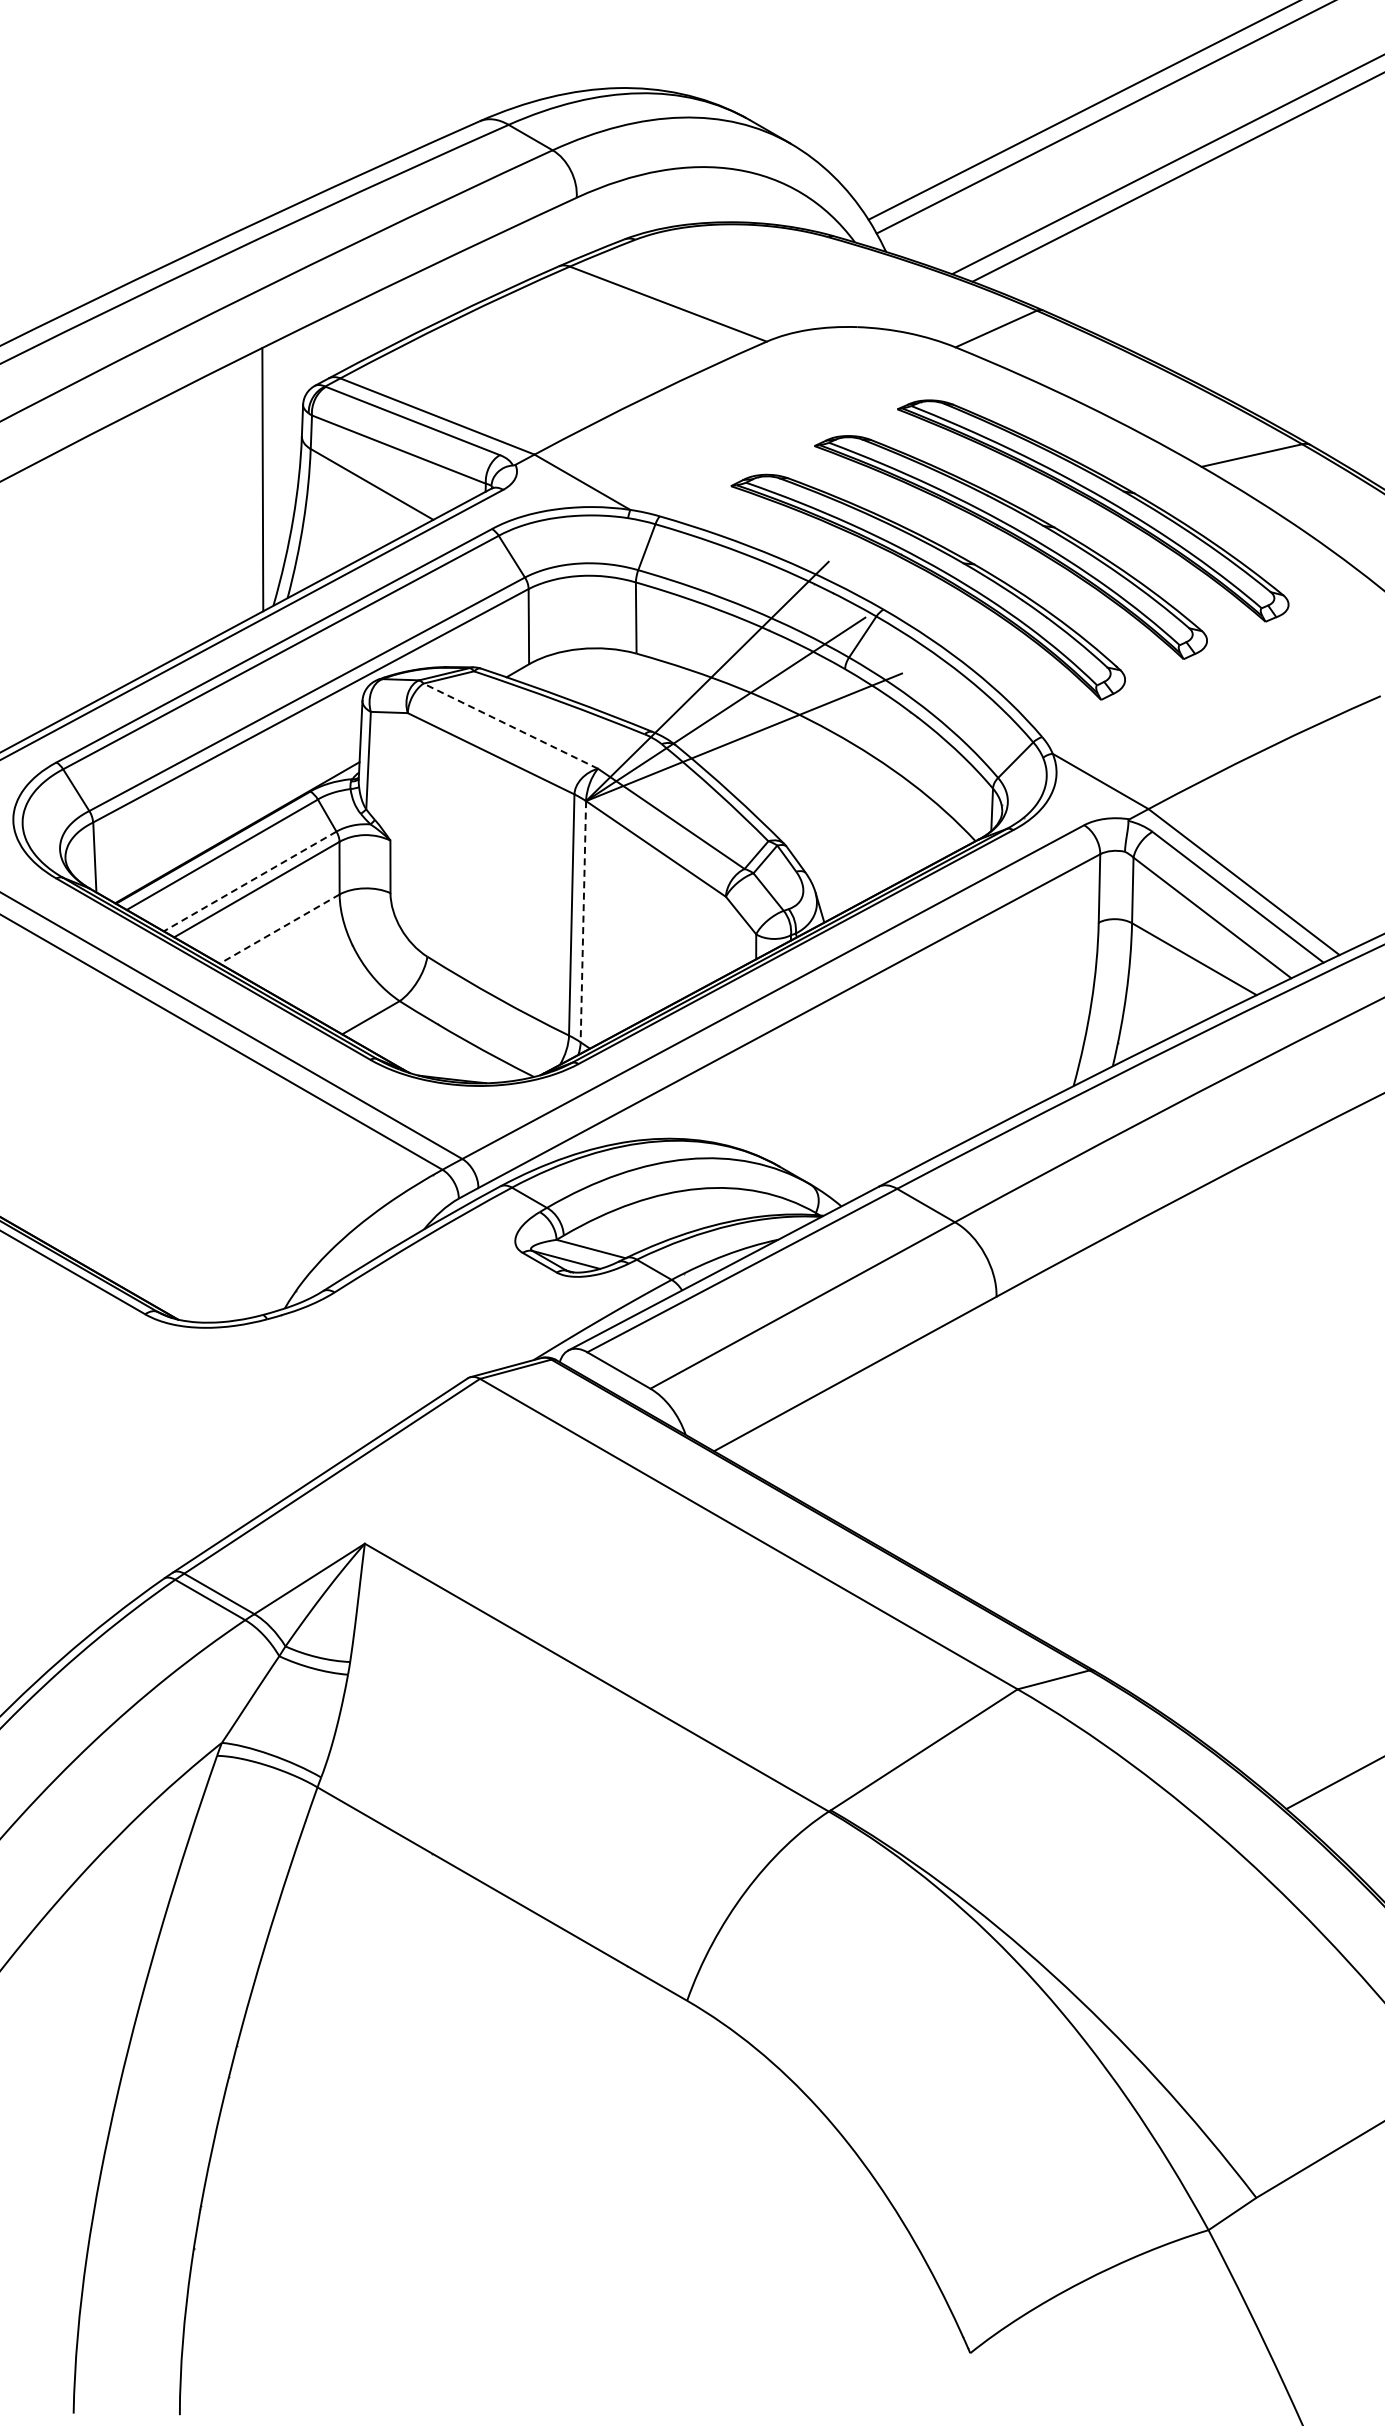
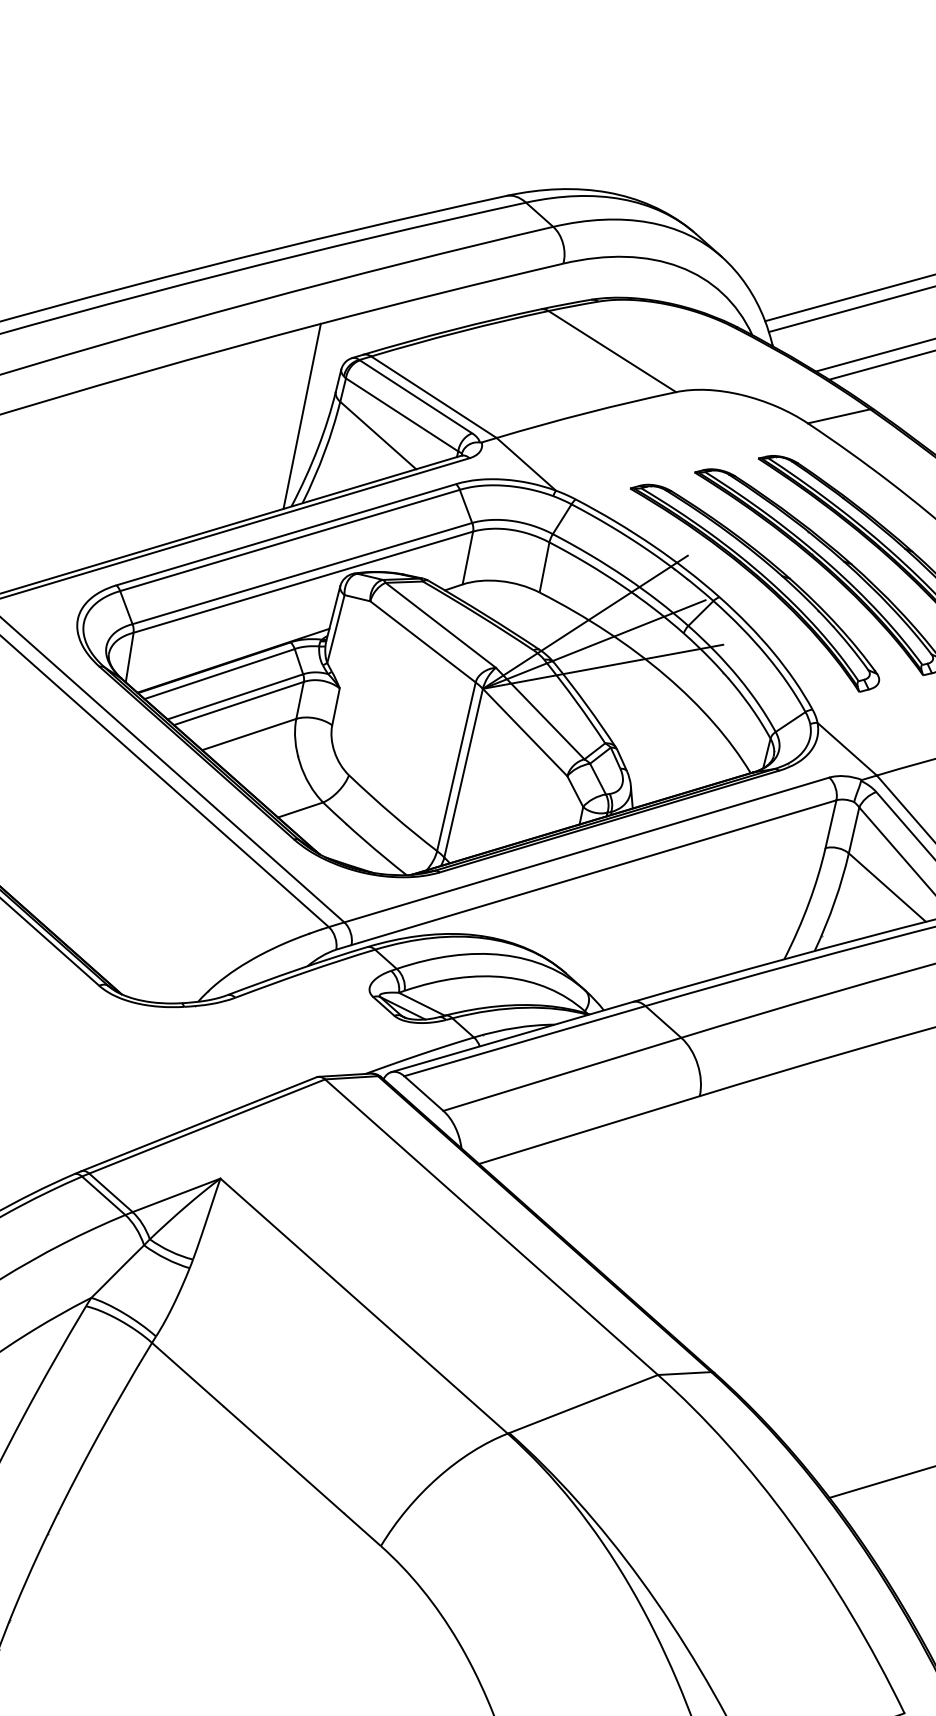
line: (510, 725) -> (440, 624), dashed -> solid
line: (250, 881) -> (235, 696), dashed -> solid
line: (583, 921) -> (463, 773), dashed -> solid
line: (279, 929) -> (249, 734), dashed -> solid

